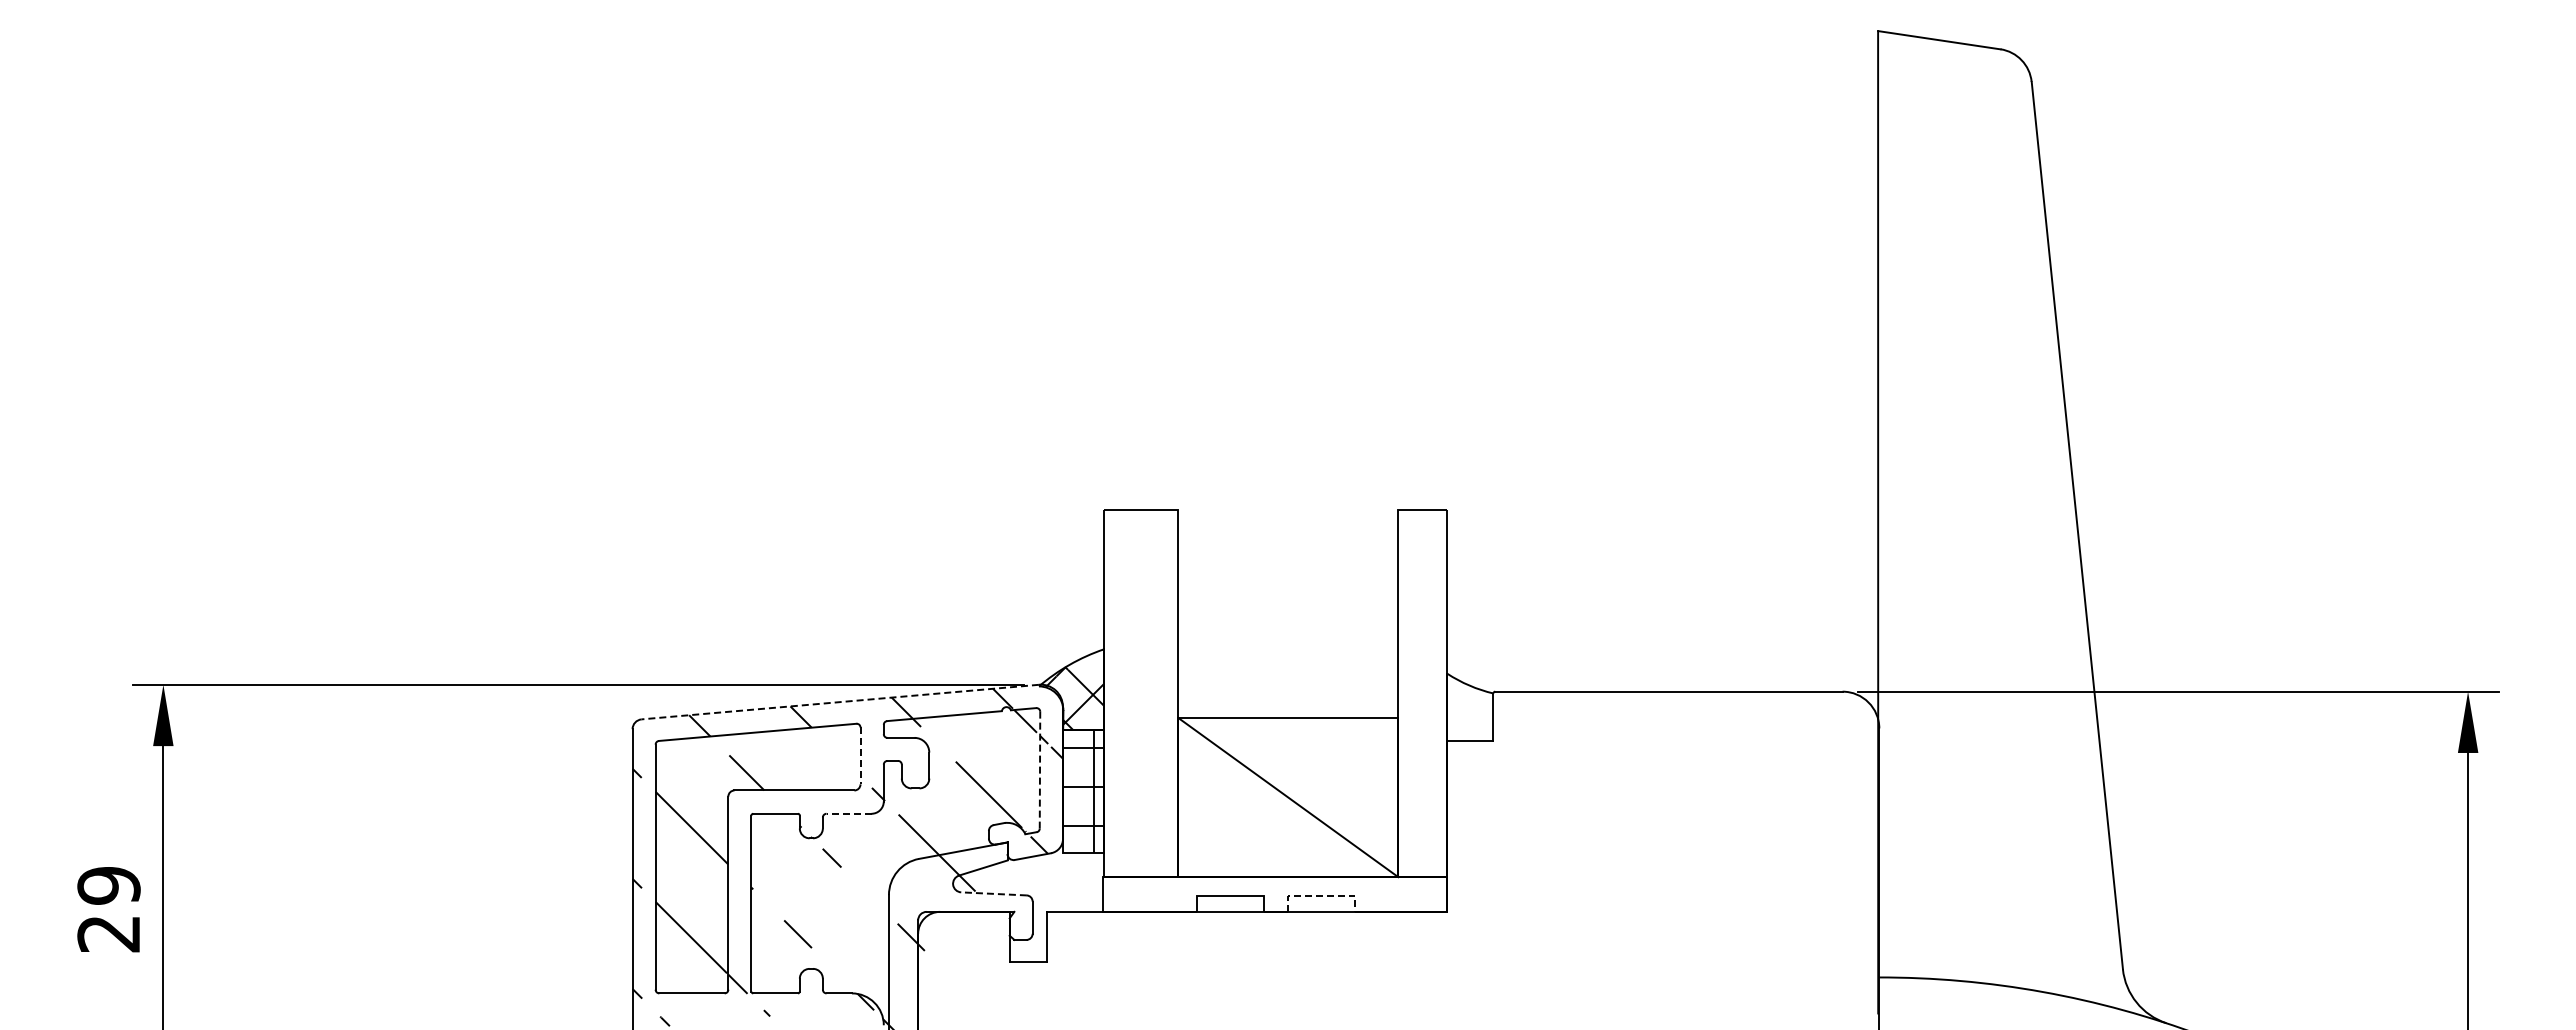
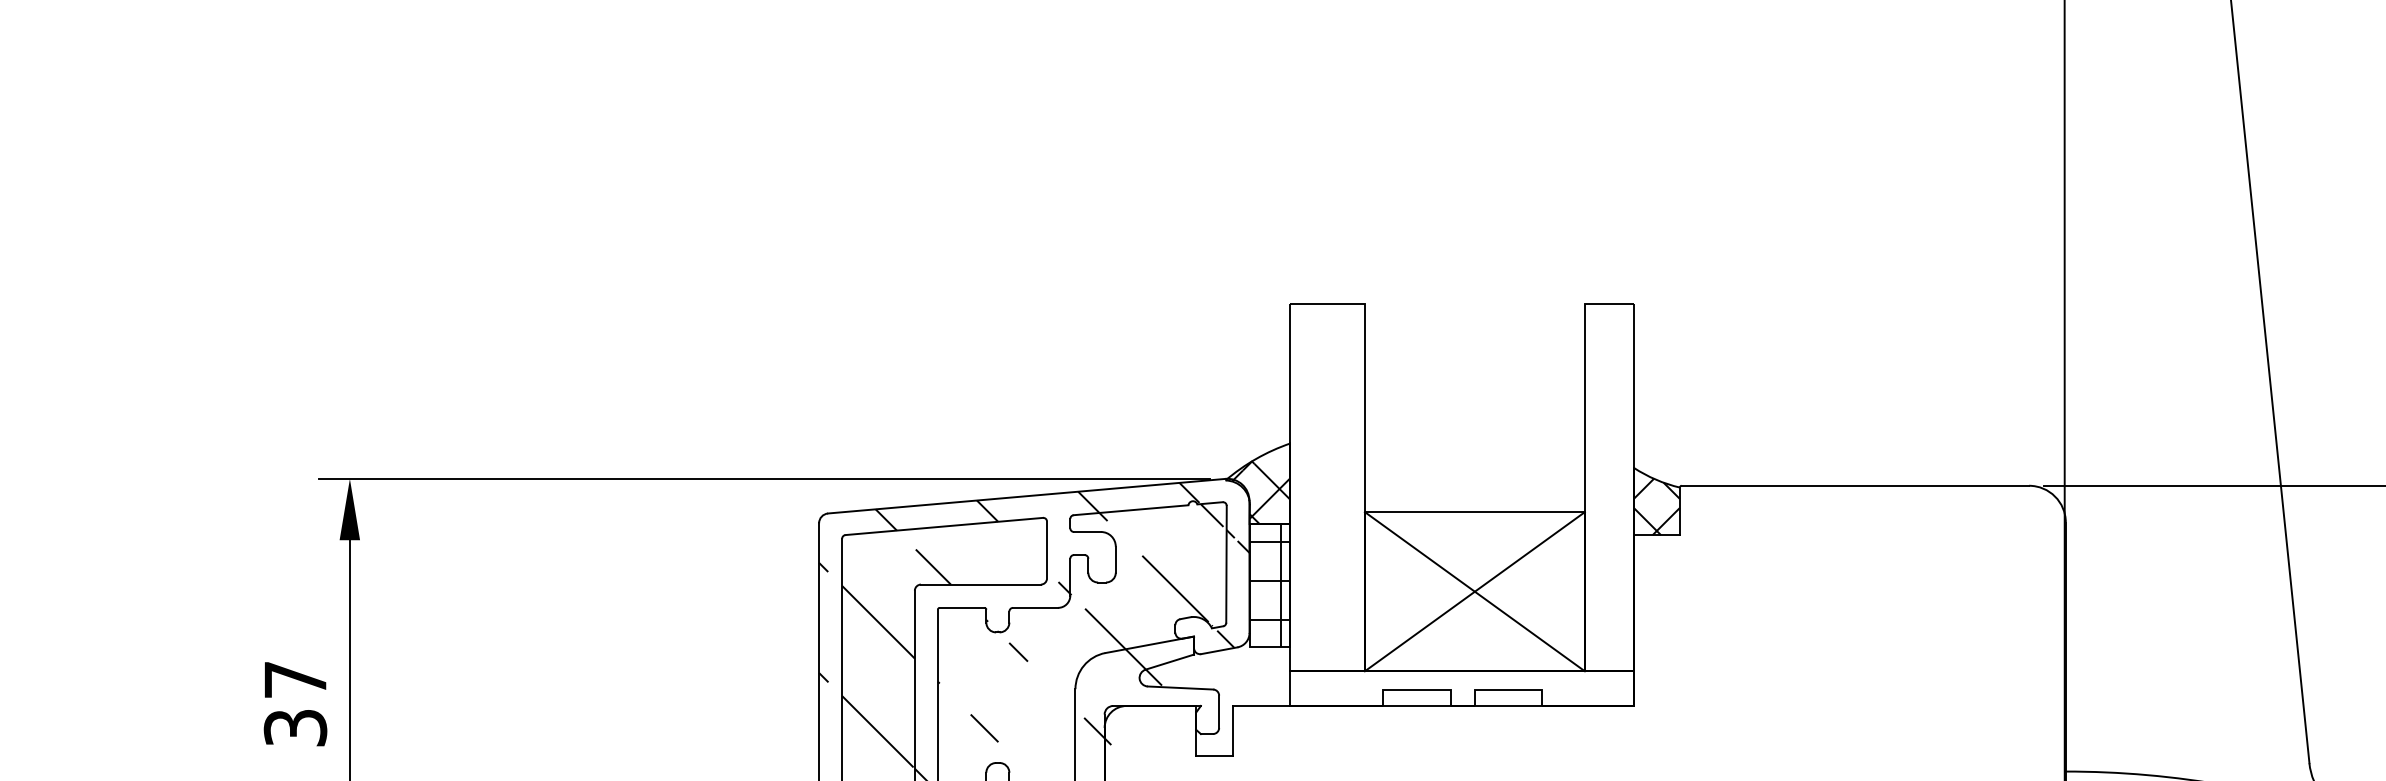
line: (839, 702) -> (1026, 496), dashed -> solid
hatch: (1470, 712) -> (1657, 506), added
line: (860, 756) -> (1047, 550), dashed -> solid
line: (1040, 769) -> (1227, 563), dashed -> solid
line: (1288, 797) -> (1475, 591), added
line: (848, 813) -> (1035, 607), dashed -> solid
line: (994, 893) -> (1181, 687), dashed -> solid
line: (1321, 895) -> (1508, 689), dashed -> solid
text: (108, 909) -> (295, 703), 29 -> 37

